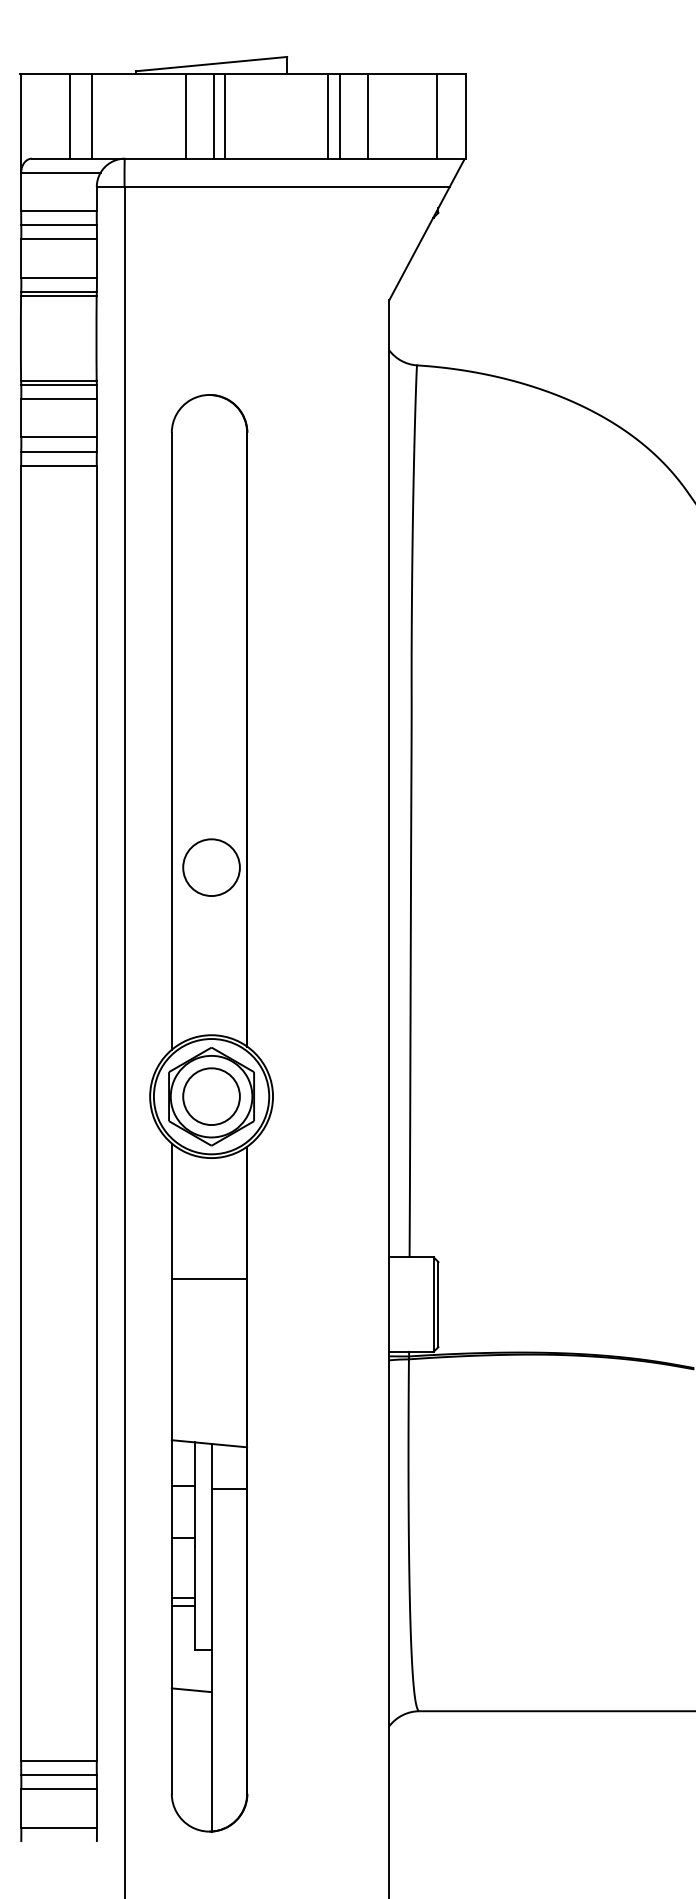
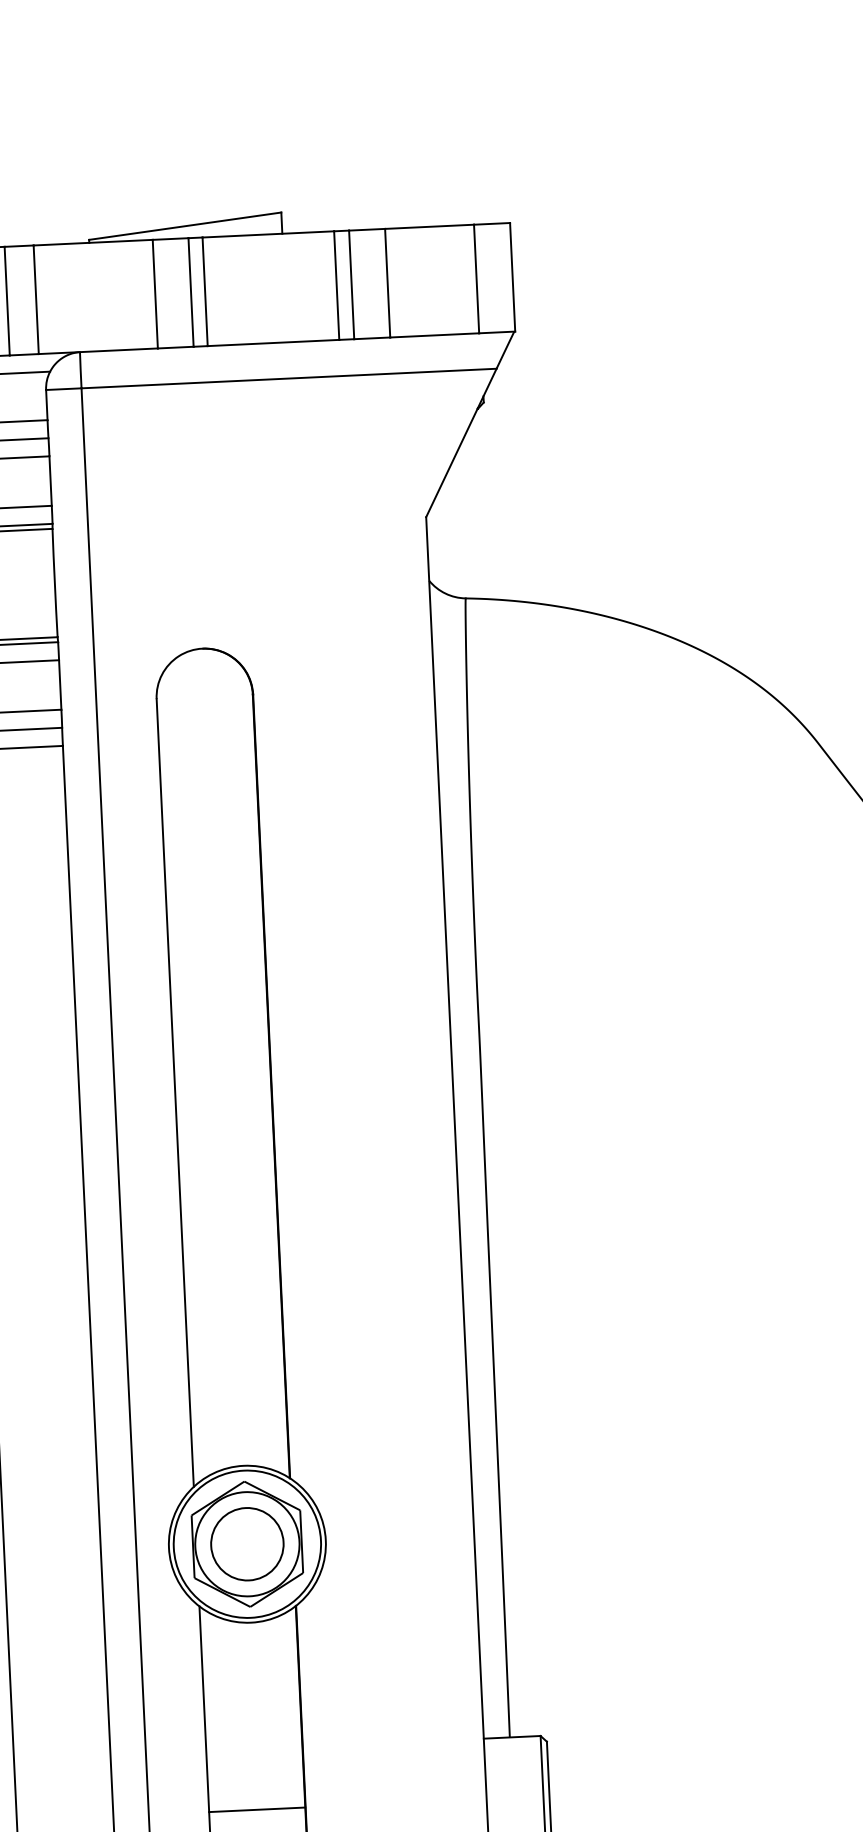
circle: (211, 867) -> (233, 1251), removed
line: (209, 1278) -> (257, 1809), moved

